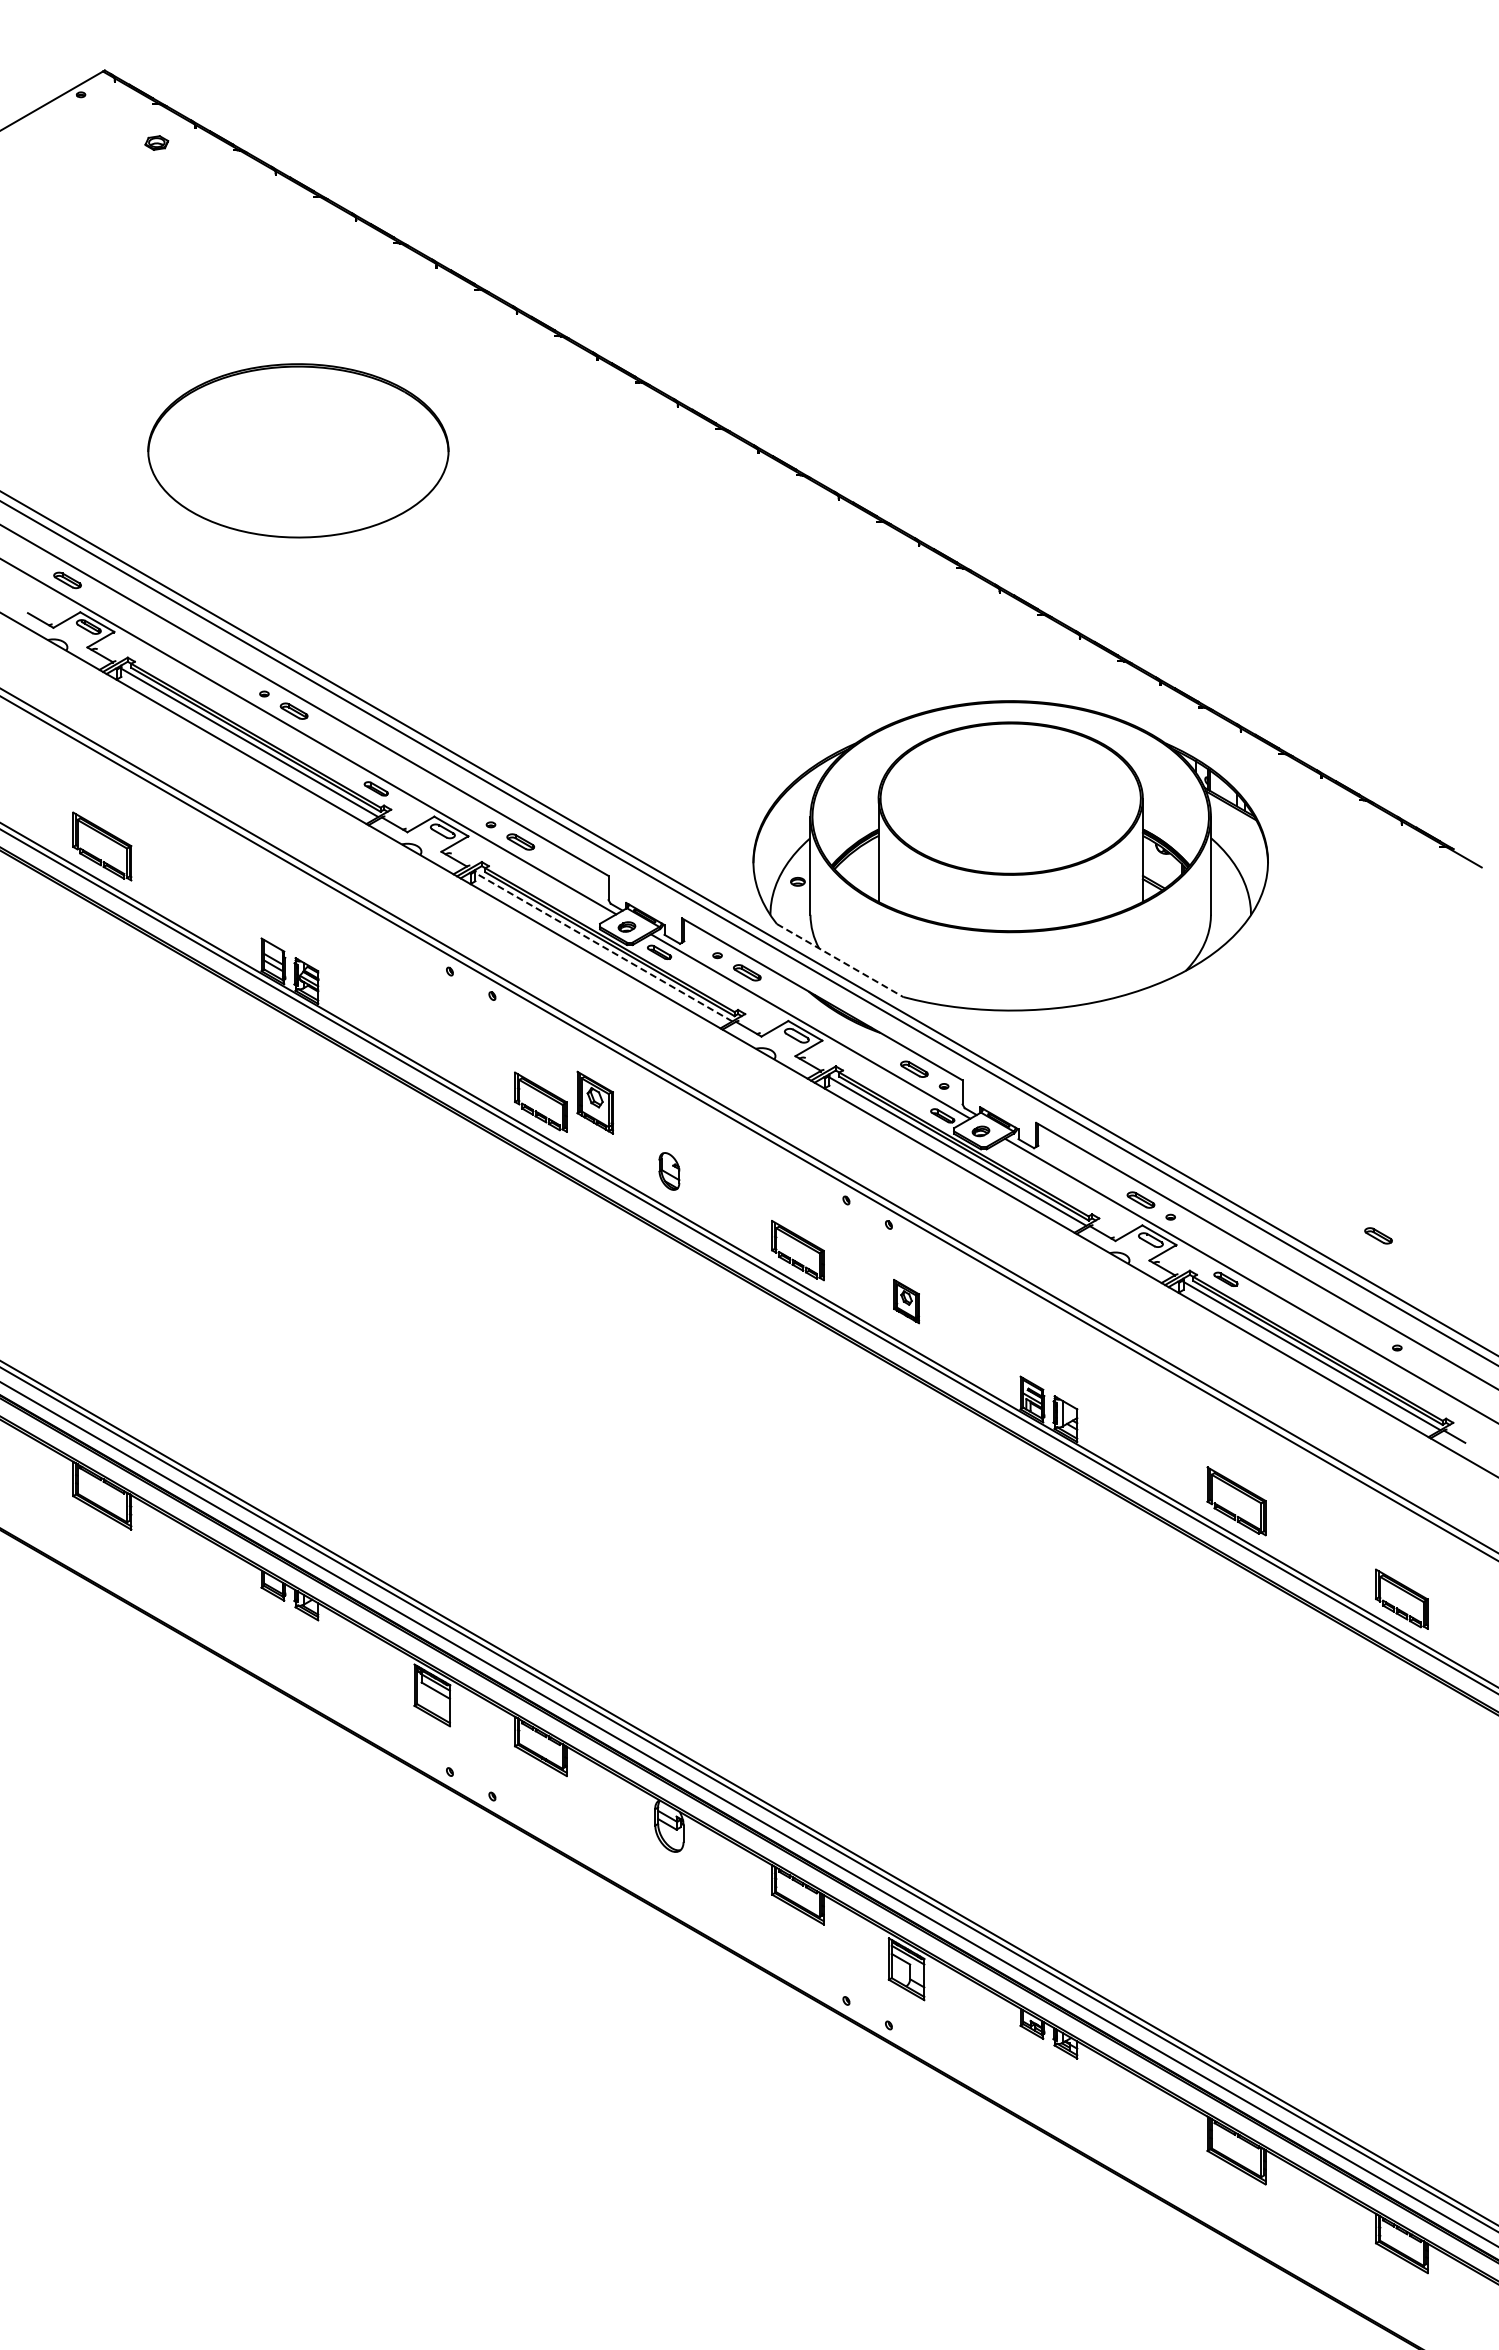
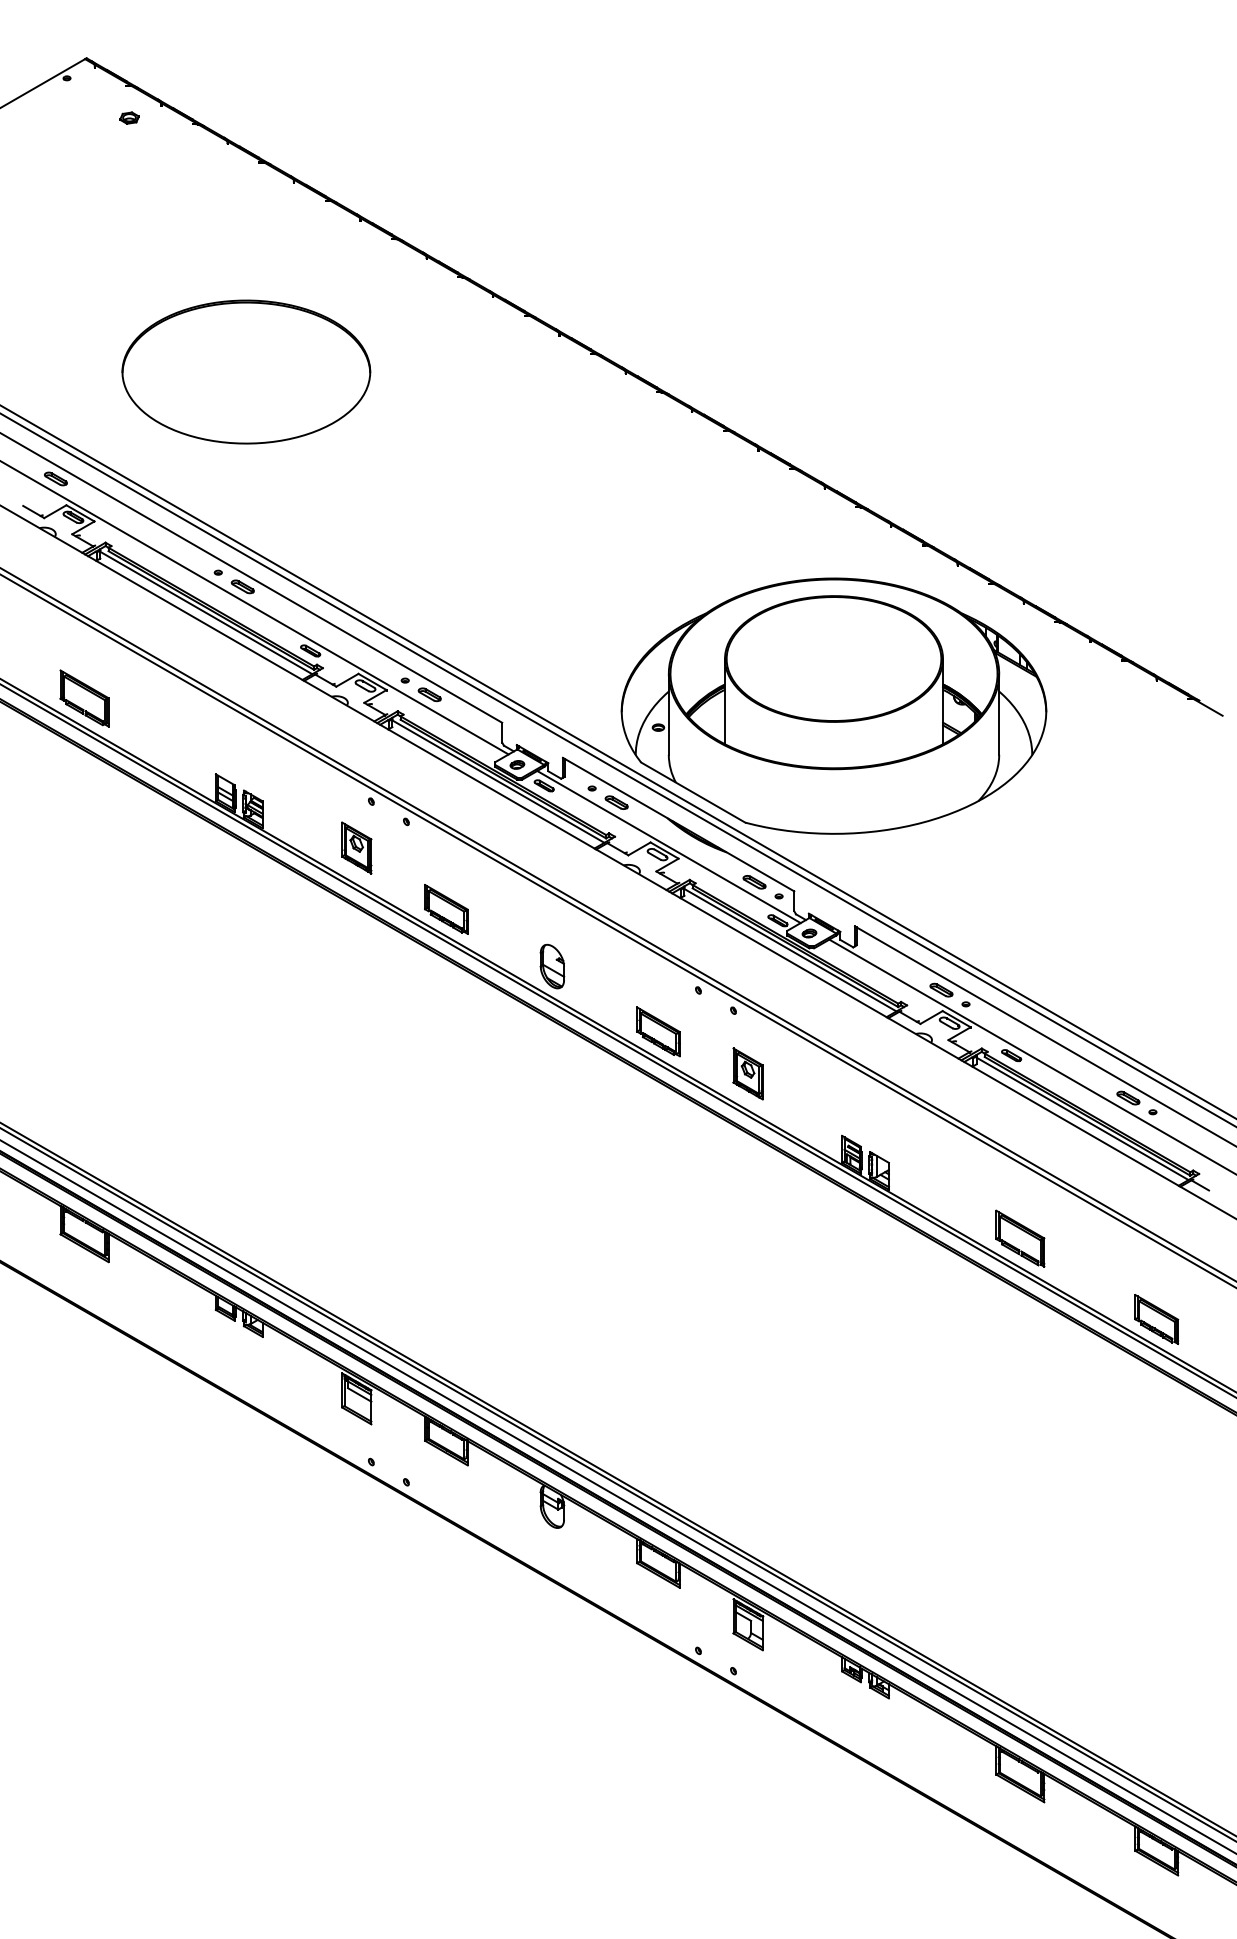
line: (603, 947) -> (498, 781), dashed -> solid
line: (840, 960) -> (693, 792), dashed -> solid
part: (594, 1102) -> (356, 847), moved
part: (669, 1171) -> (552, 966), size x1.43
part: (1378, 1235) -> (1128, 1097), moved
part: (906, 1301) -> (748, 1073), size x1.43

